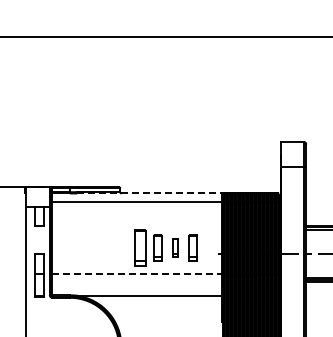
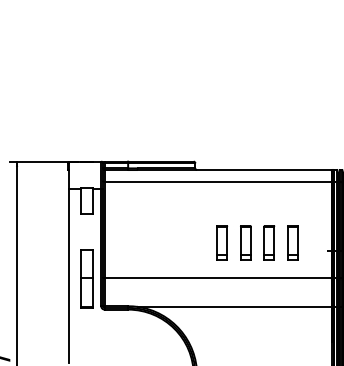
line: (150, 193) -> (235, 170), dashed -> solid
part: (140, 247) -> (222, 242), size x0.71
part: (175, 247) -> (269, 242), size x1.43
line: (137, 274) -> (218, 278), dashed -> solid

